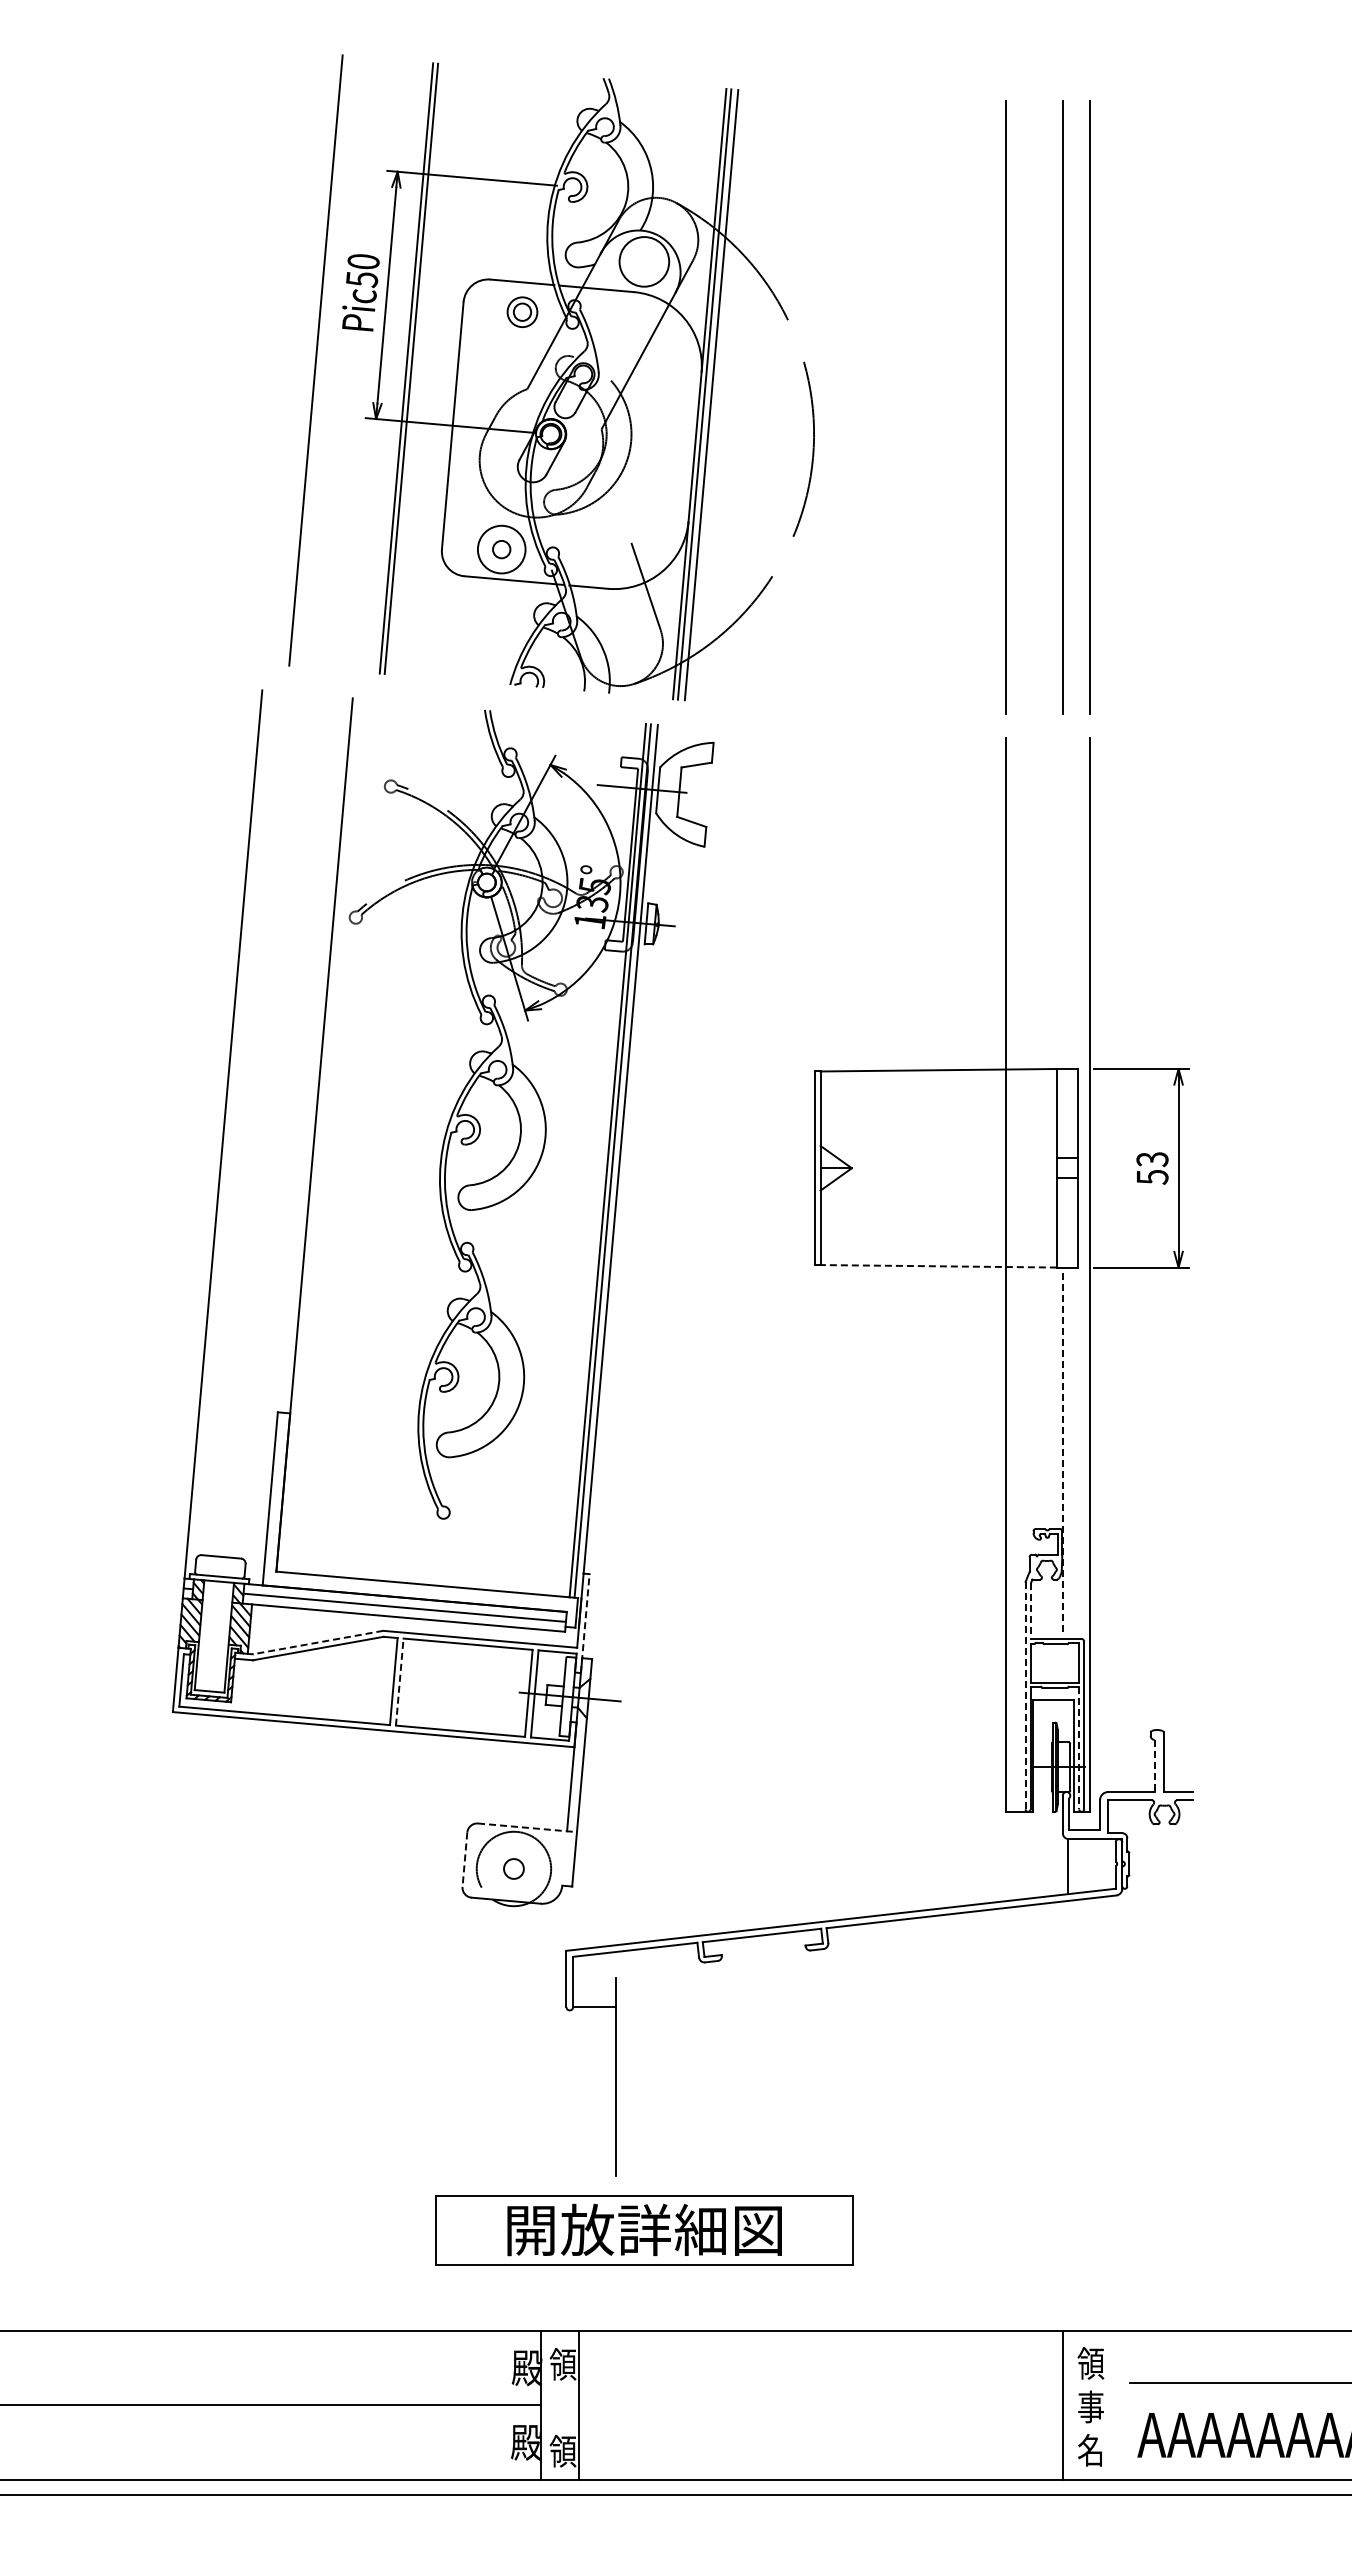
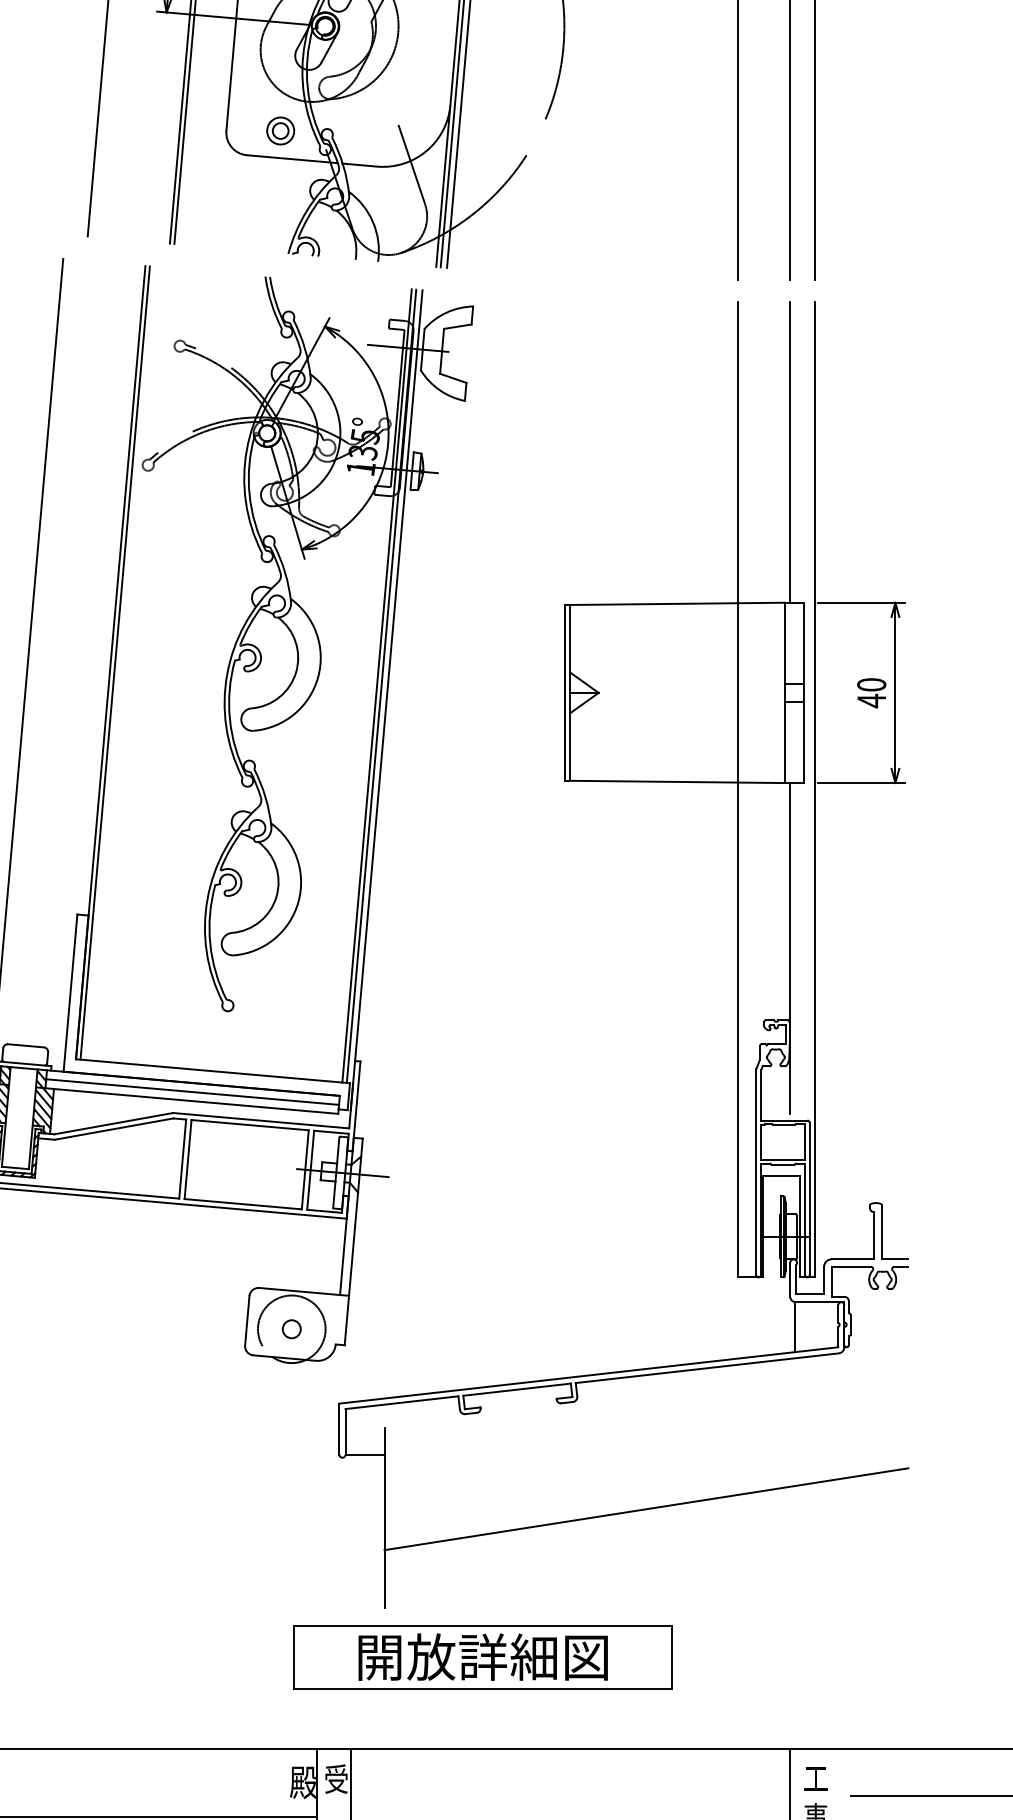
circle: (501, 549) -> (280, 130), size x0.62
line: (1062, 903) -> (789, 452), added
line: (319, 1135) -> (115, 663), added
text: (1152, 1168) -> (871, 693), 53 -> 40
line: (938, 1266) -> (677, 782), dashed -> solid
line: (1062, 1449) -> (789, 948), dashed -> solid
line: (1031, 1611) -> (761, 1095), dashed -> solid
line: (585, 1623) -> (356, 1106), dashed -> solid
line: (317, 1642) -> (113, 1123), dashed -> solid
line: (399, 1682) -> (187, 1159), dashed -> solid
line: (1025, 1695) -> (756, 1171), dashed -> solid
line: (1079, 1748) -> (805, 1219), dashed -> solid
line: (1154, 1766) -> (873, 1236), dashed -> solid
line: (527, 1827) -> (304, 1291), dashed -> solid
line: (464, 1860) -> (246, 1321), dashed -> solid
line: (904, 2067) -> (646, 1509), added
part: (644, 2230) -> (483, 1657), moved
text: (1090, 2363) -> (815, 1778), 領 -> 工
text: (562, 2364) -> (335, 1779), 領 -> 受

